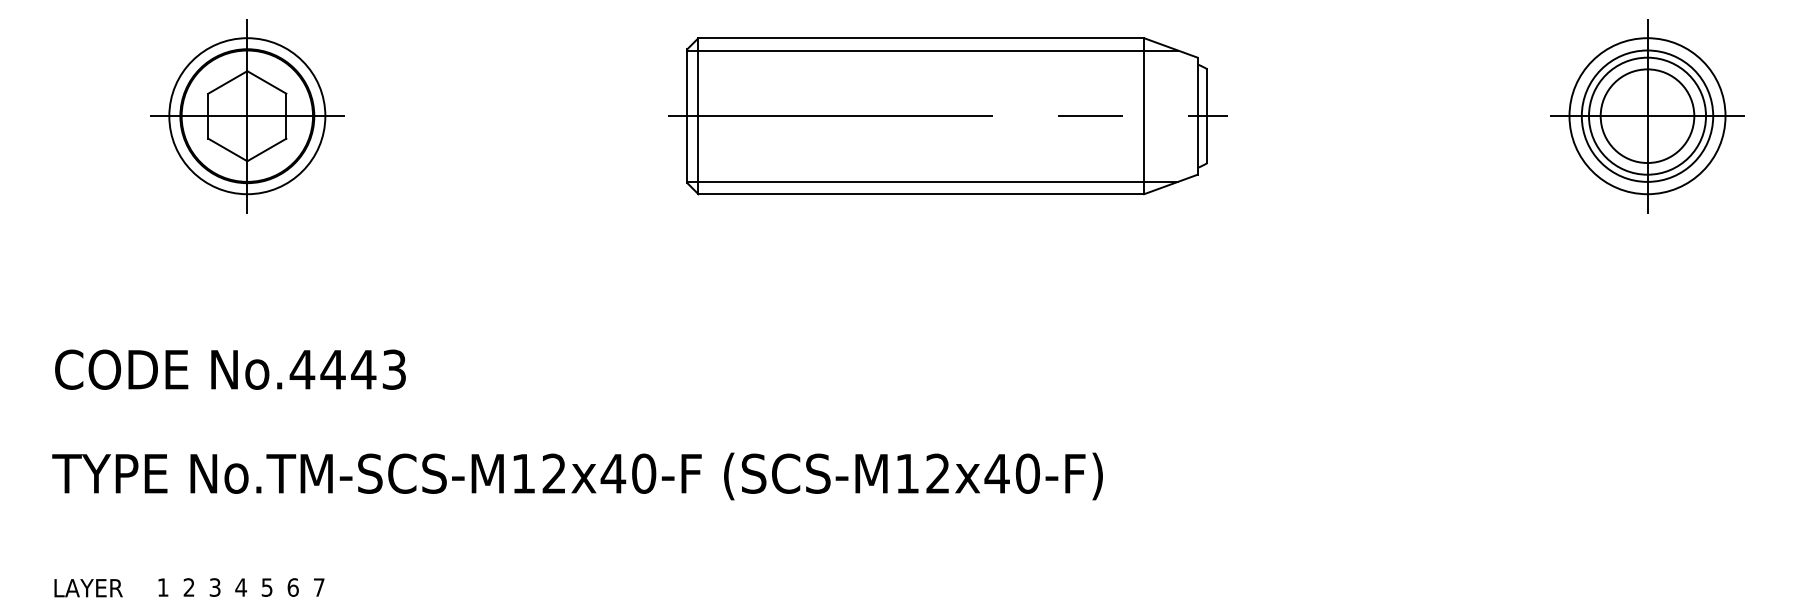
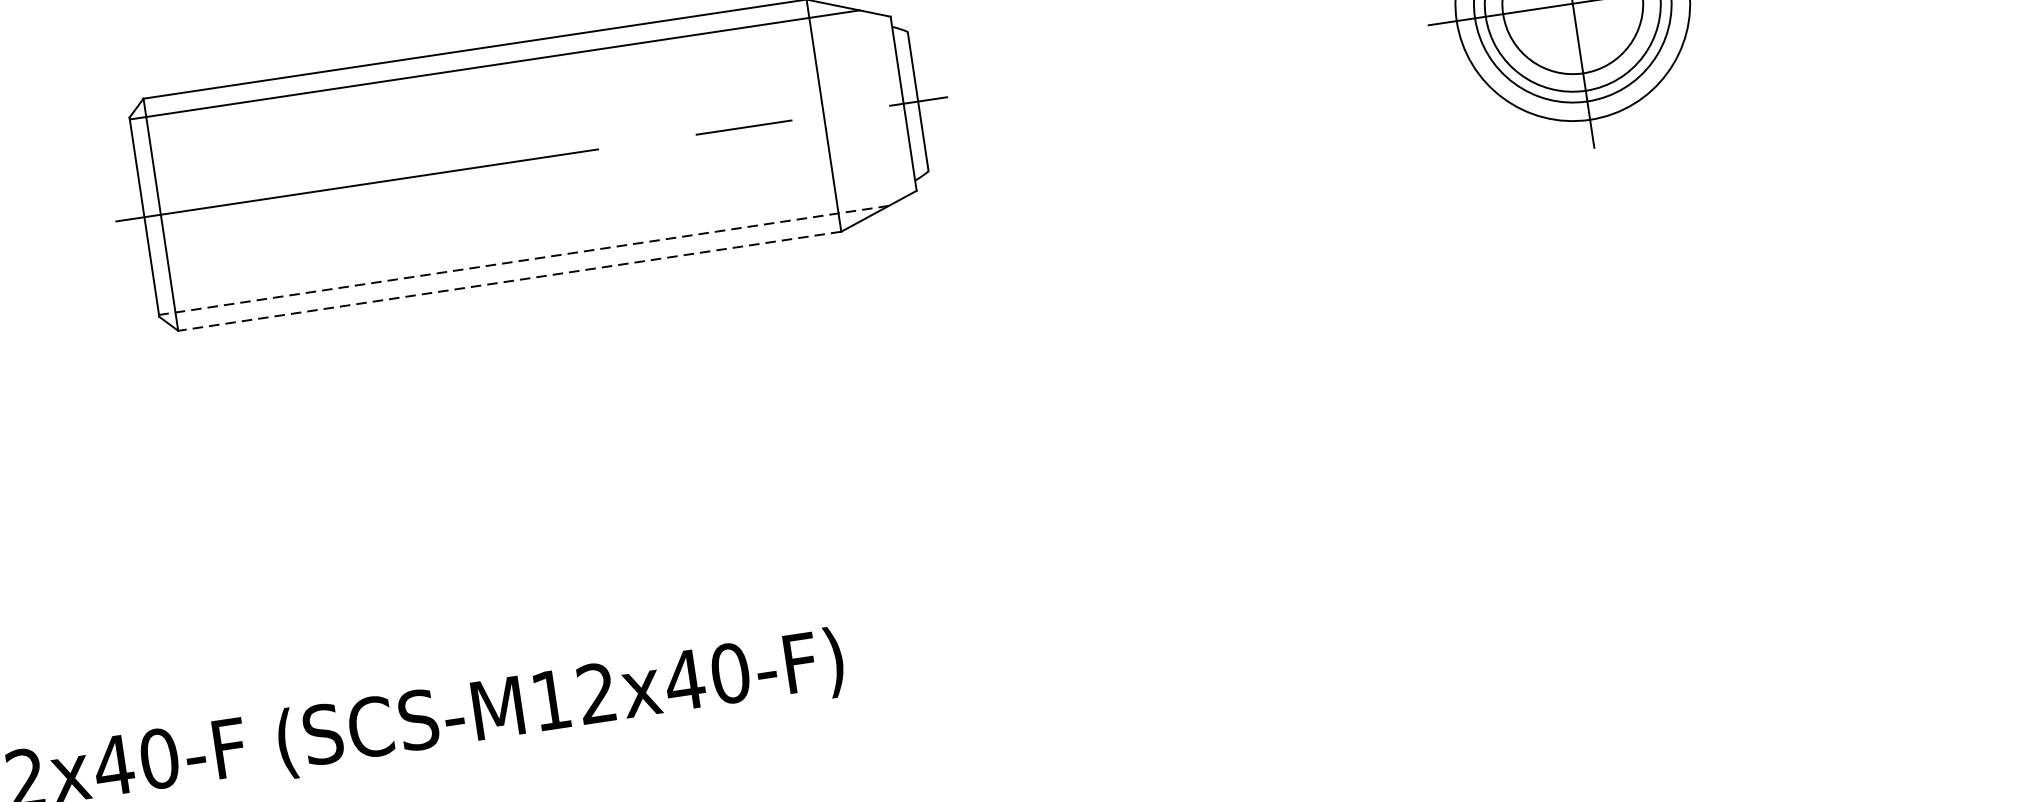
line: (932, 181) -> (523, 259), solid -> dashed
line: (921, 194) -> (510, 281), solid -> dashed

